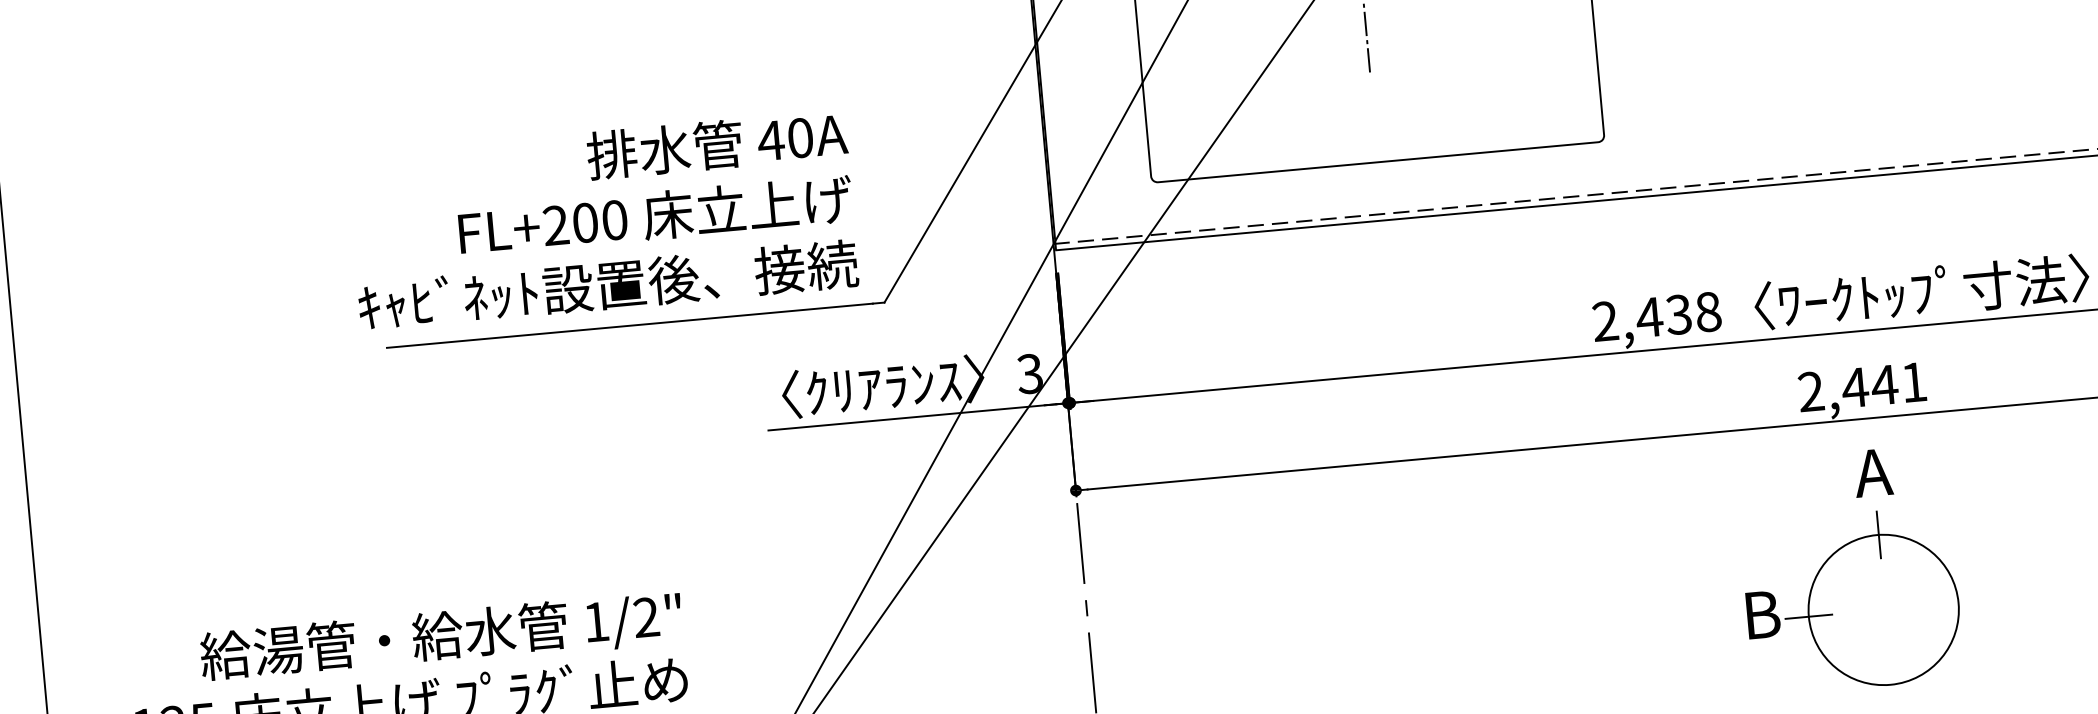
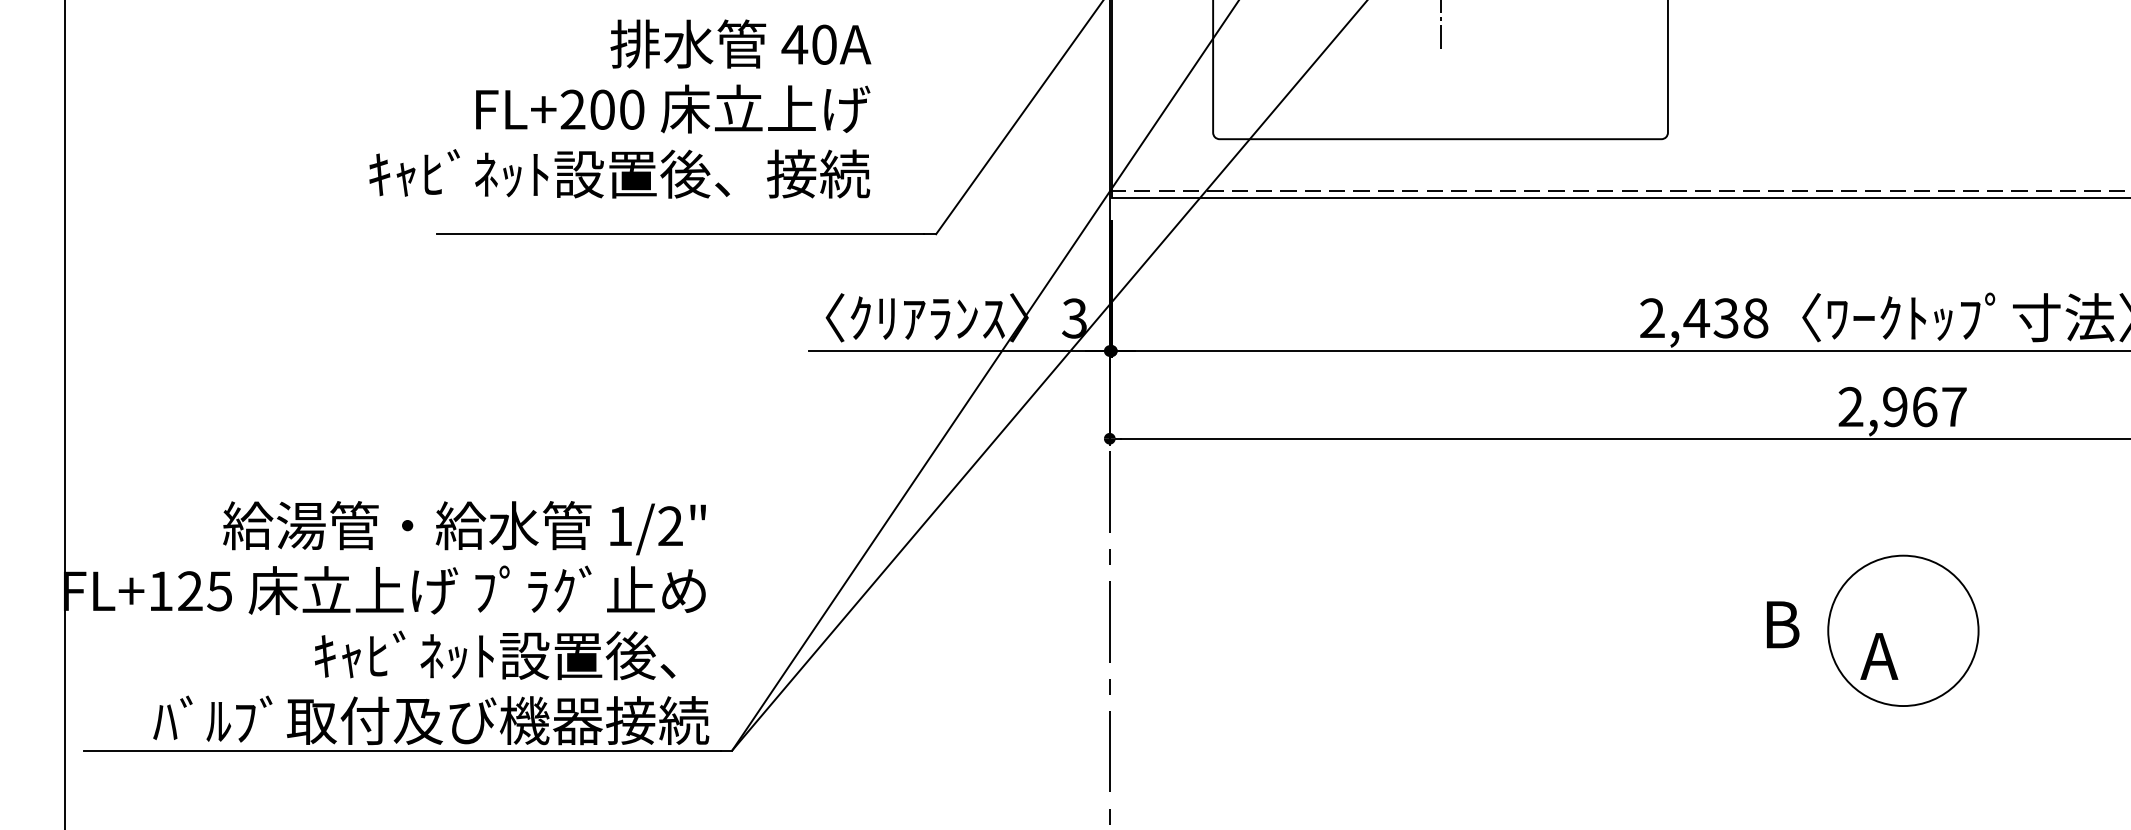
text: (603, 220) -> (620, 108), moved
text: (1883, 384) -> (1923, 406), 2,441 -> 2,967
text: (1873, 472) -> (1879, 656), moved
line: (1878, 534) -> (1905, 555), removed
line: (1808, 616) -> (1827, 630), removed

